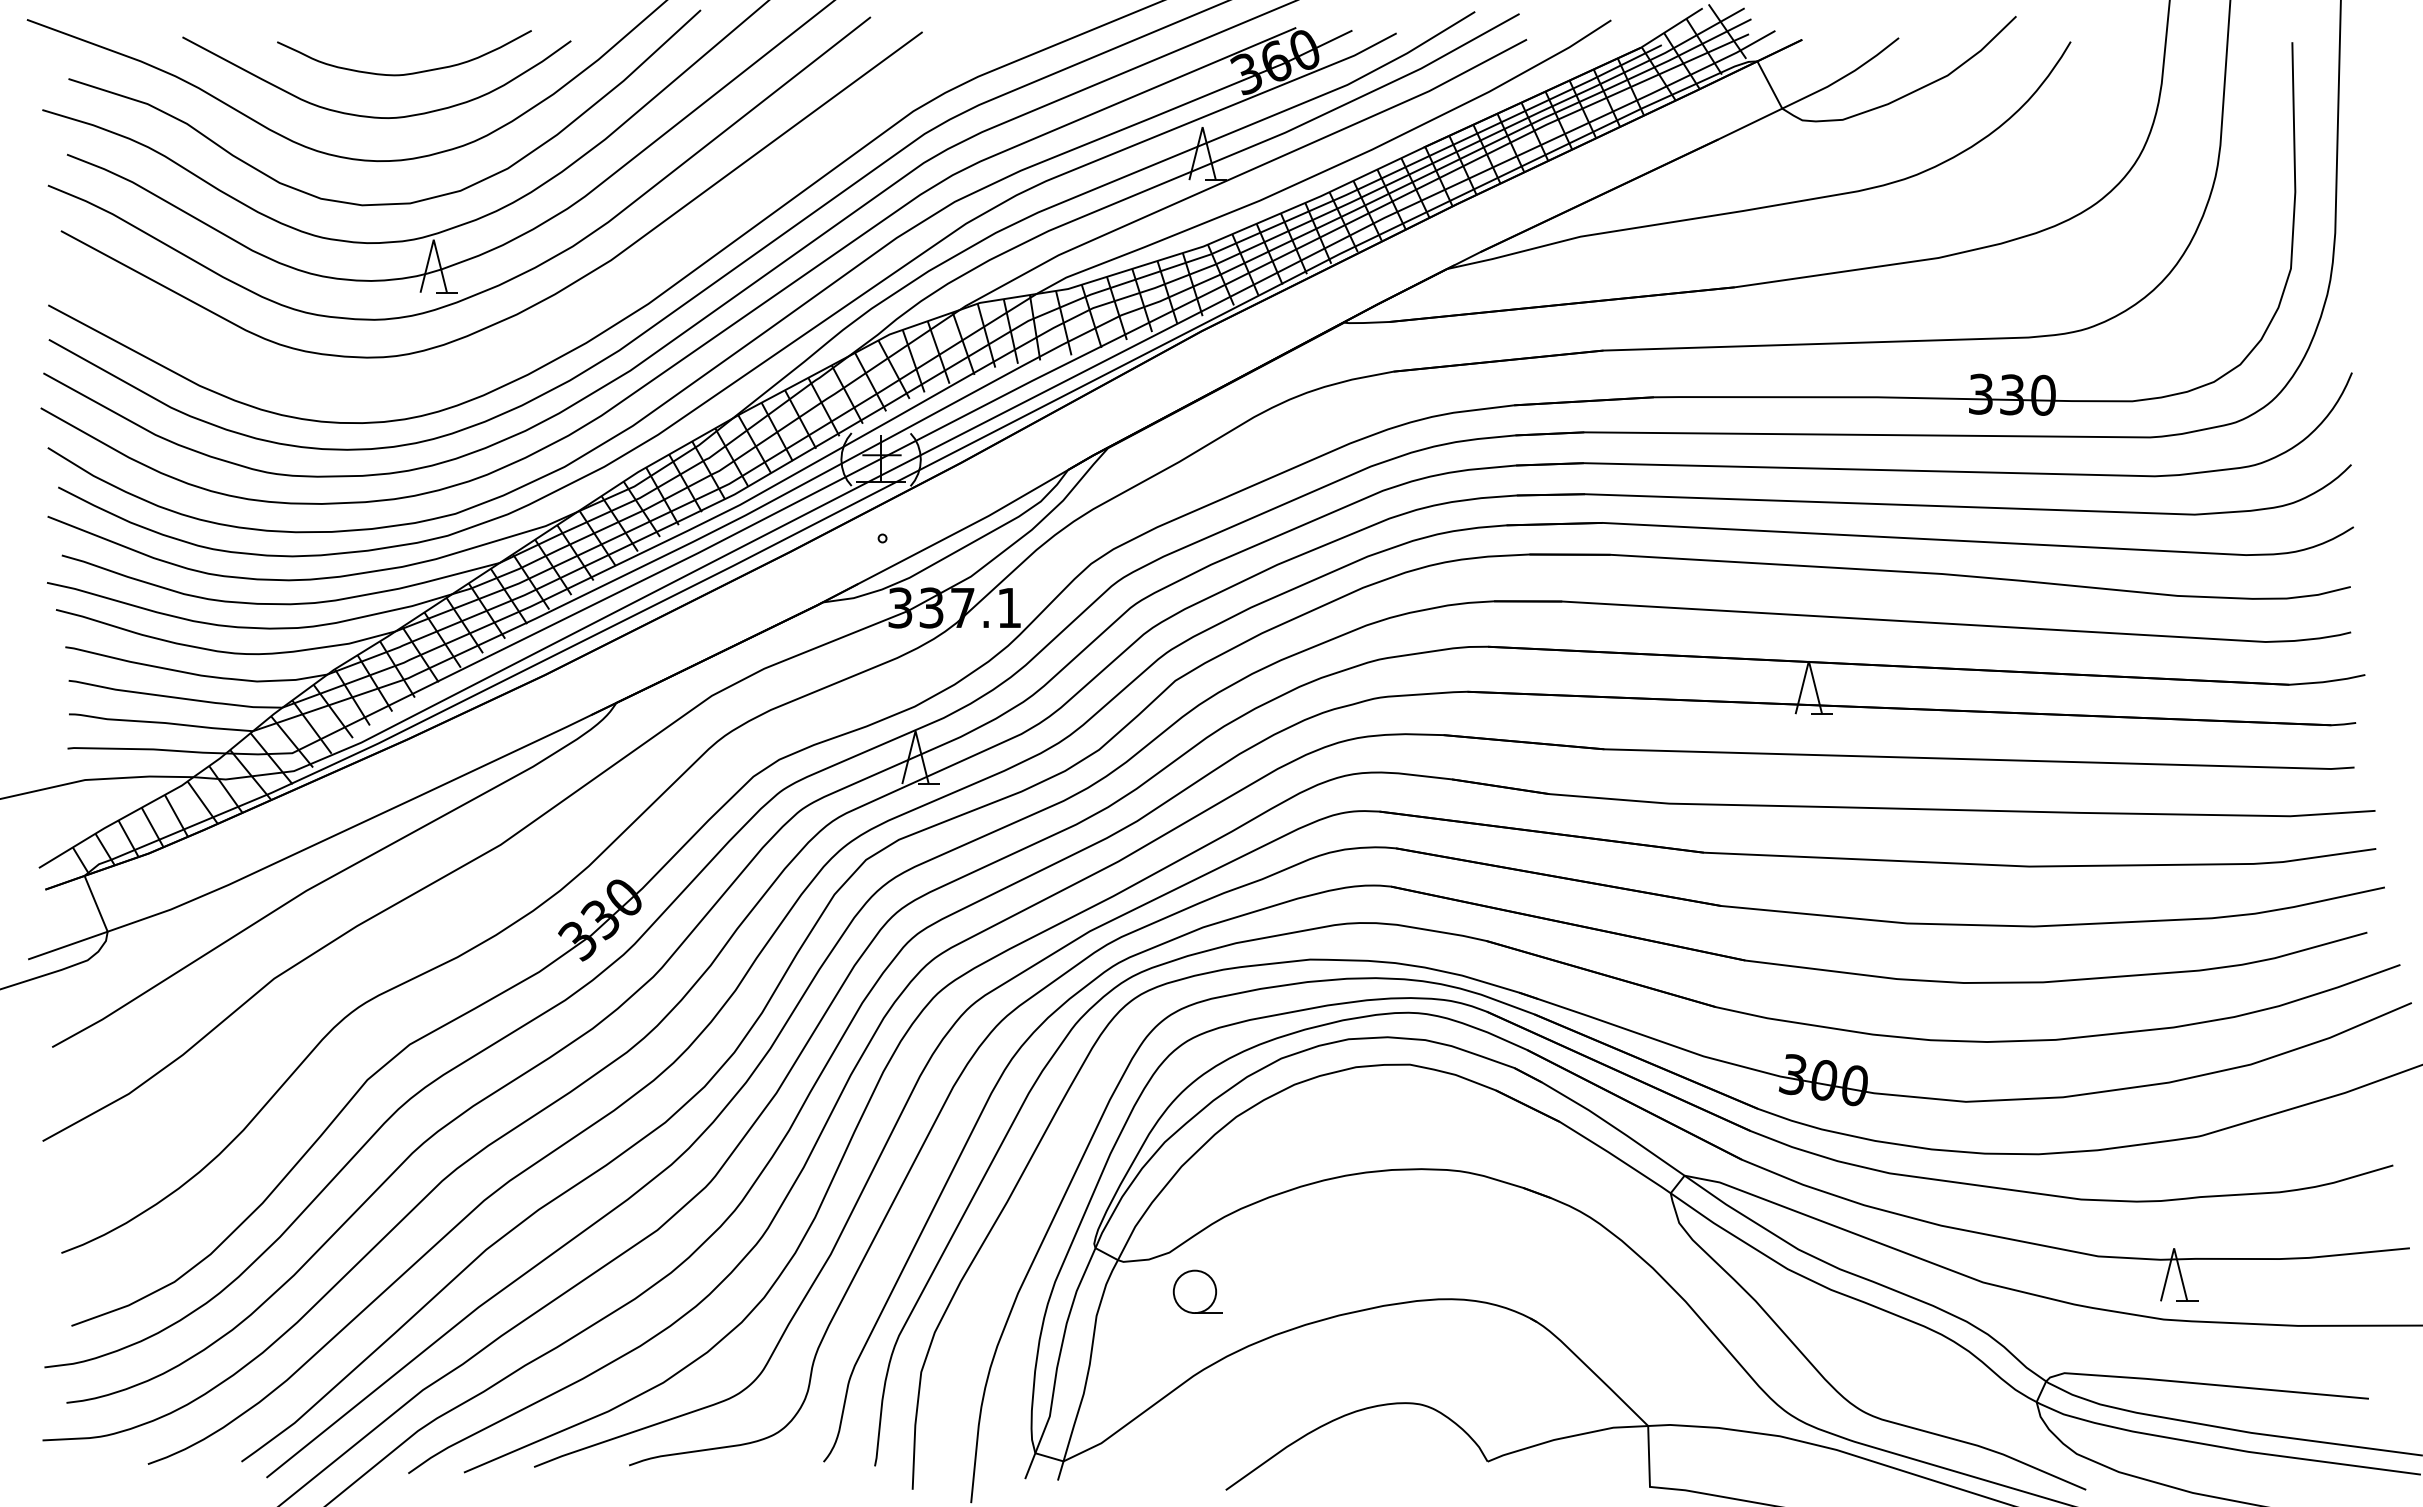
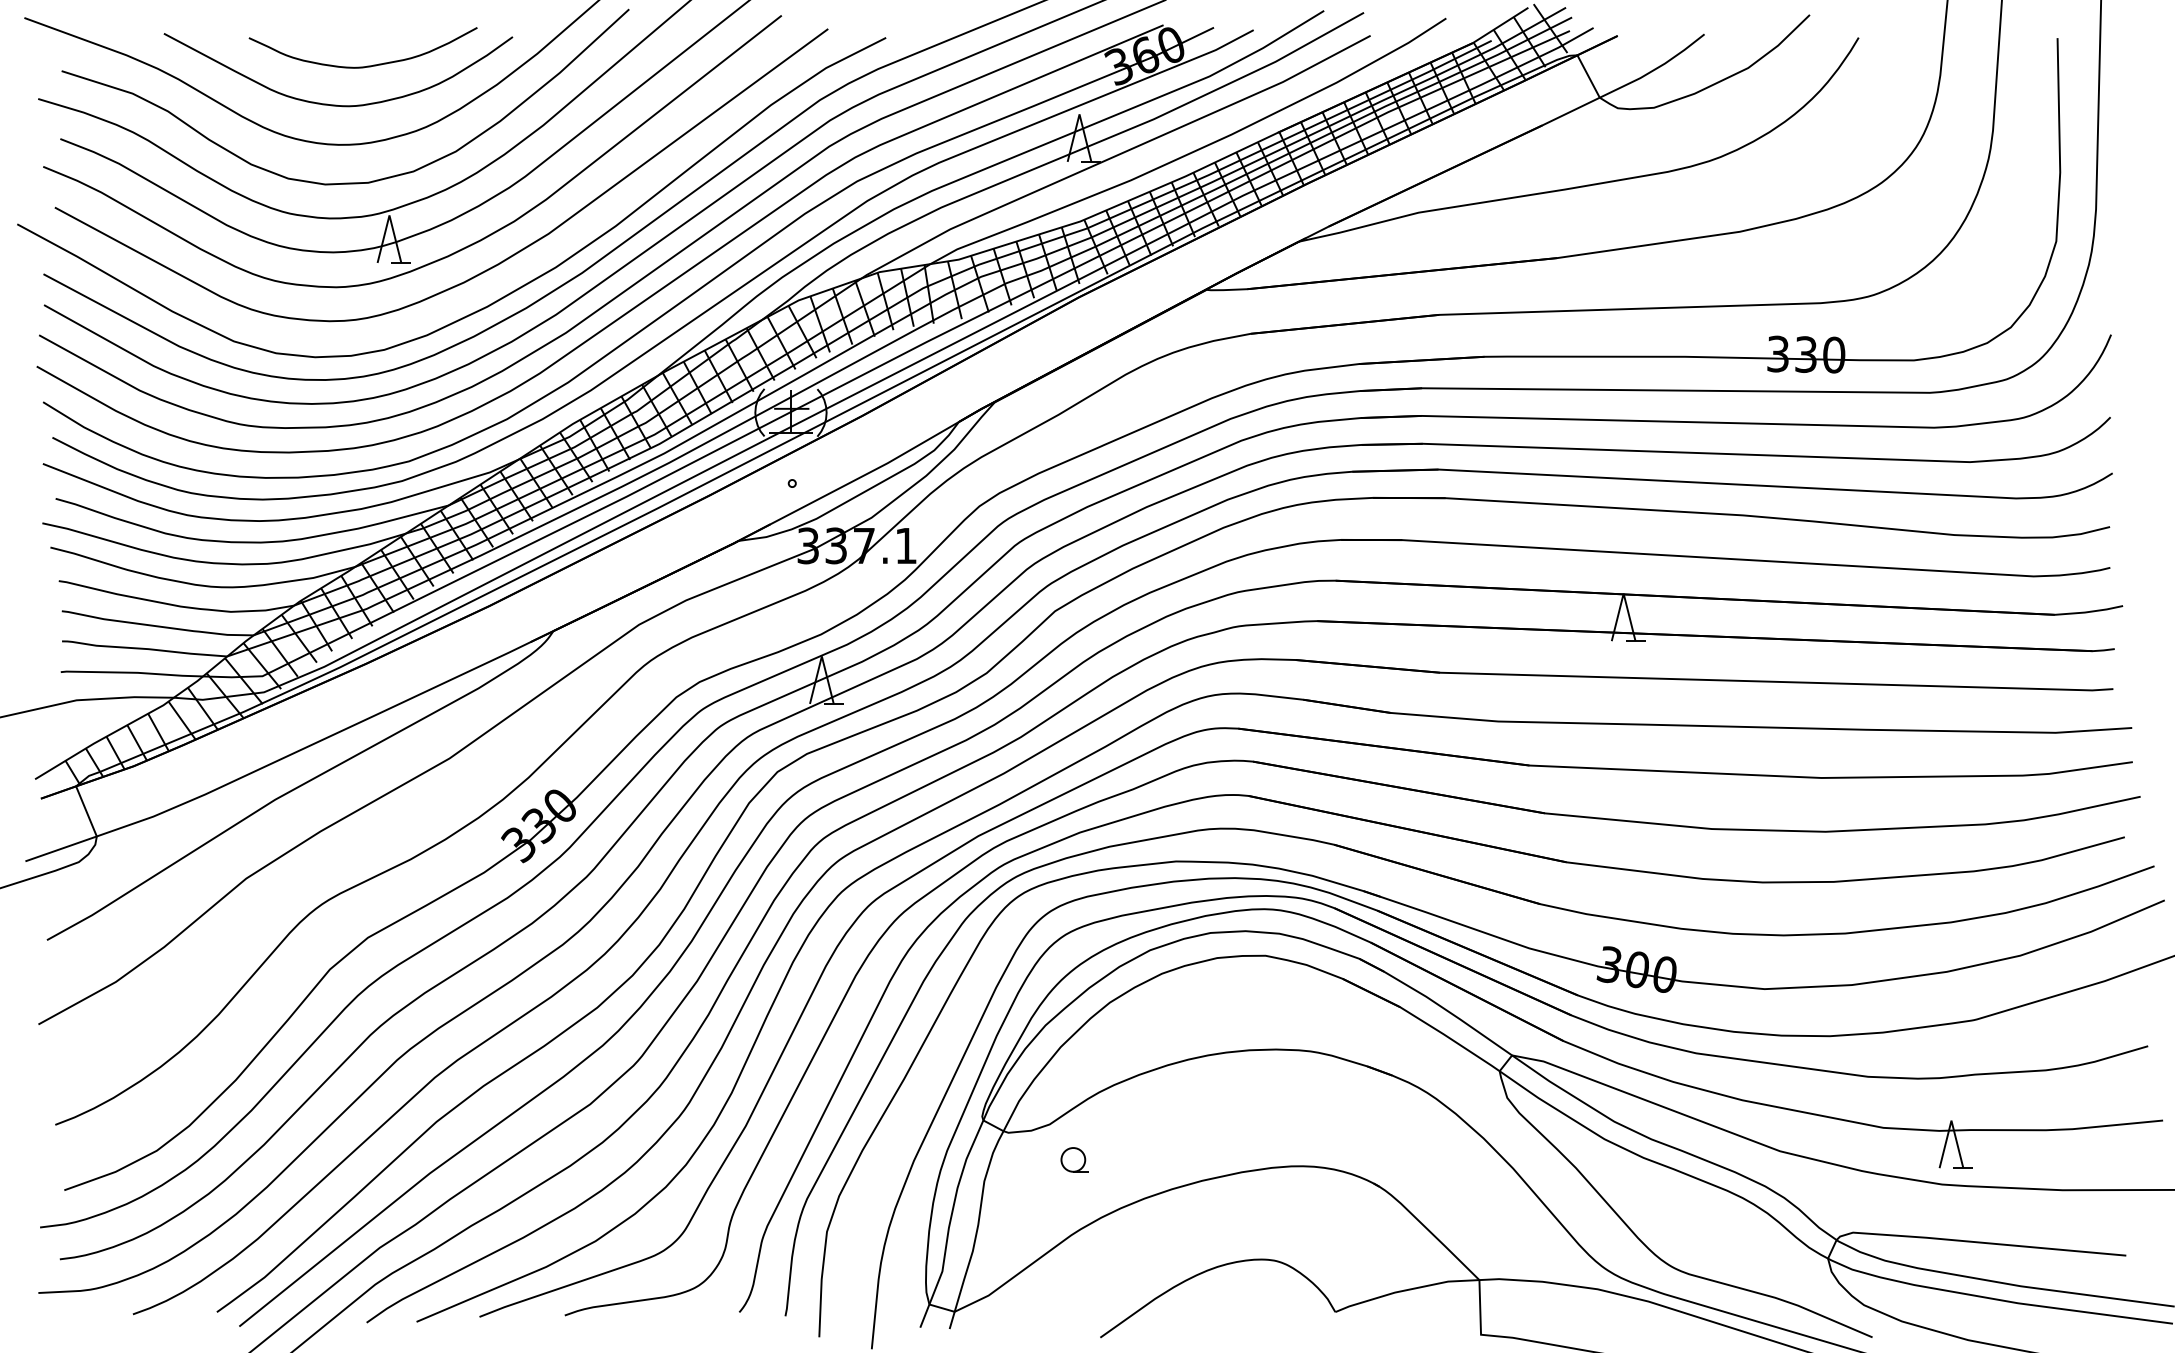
curve: (566, 326) -> (508, 293), added
part: (1196, 1292) -> (1074, 1160), size x0.62

